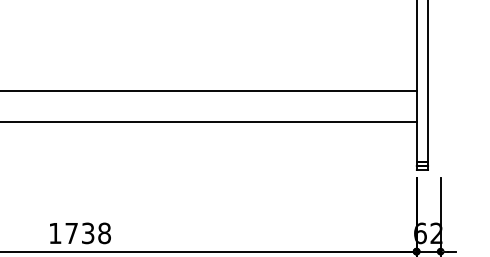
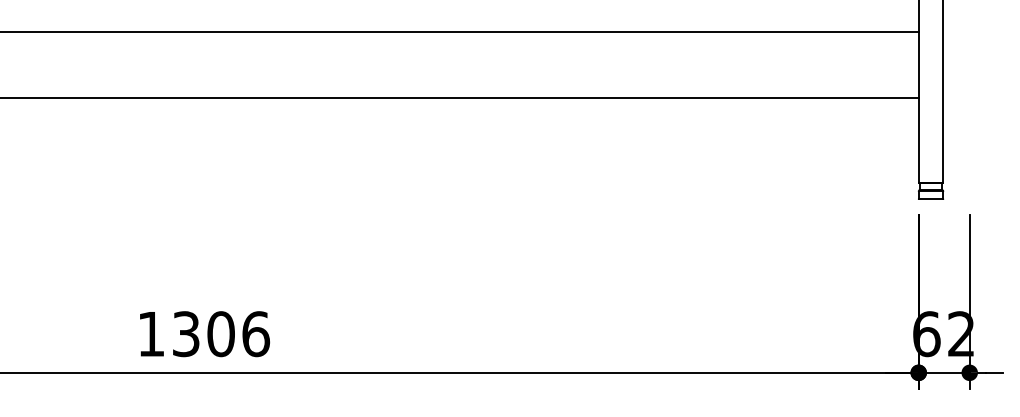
text: (88, 233) -> (221, 334), 1738 -> 1306

